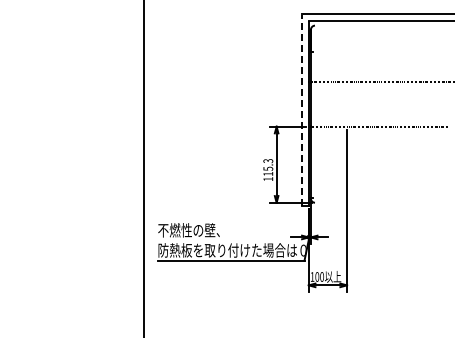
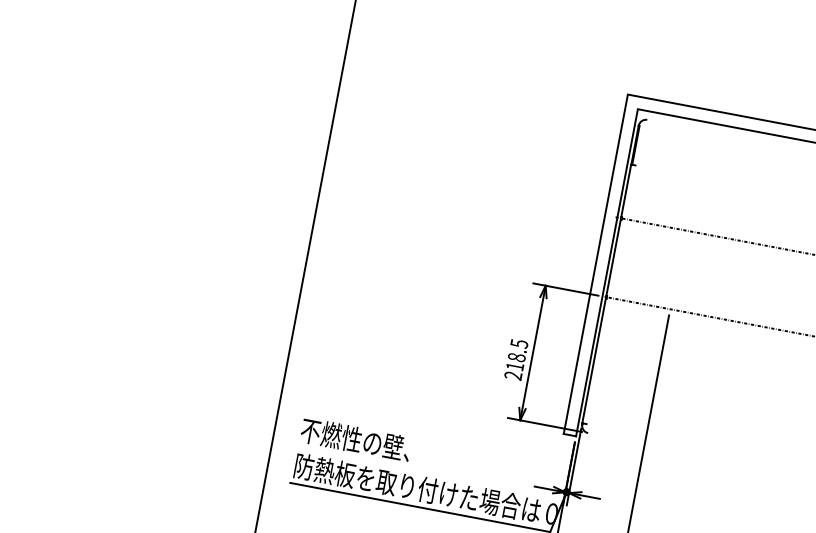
line: (301, 110) -> (595, 265), dashed -> solid
text: (267, 170) -> (514, 360), 115.3 -> 218.5

